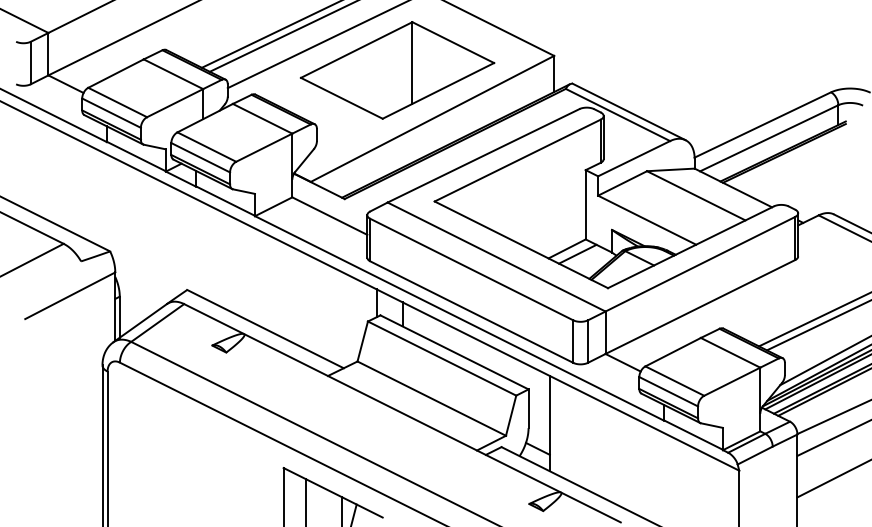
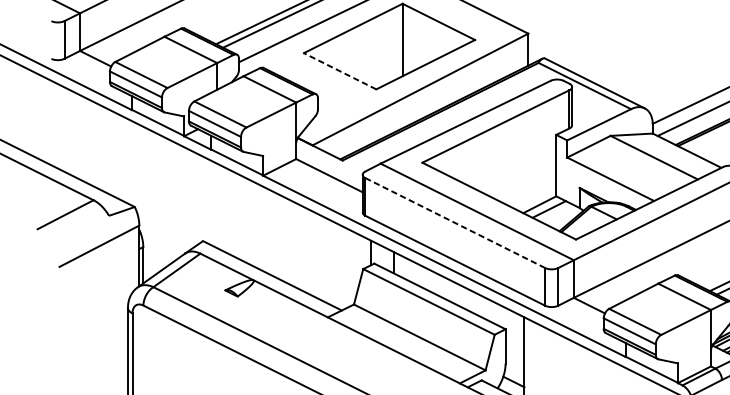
line: (341, 98) -> (339, 71), solid -> dashed
line: (471, 269) -> (455, 222), solid -> dashed

